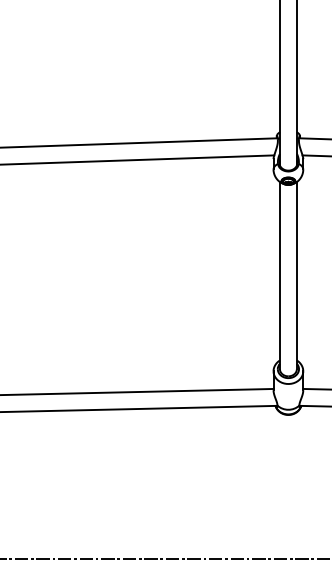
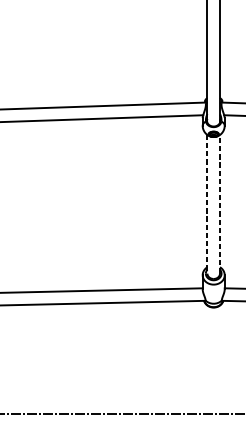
line: (279, 275) -> (207, 204), solid -> dashed
line: (296, 275) -> (219, 204), solid -> dashed

